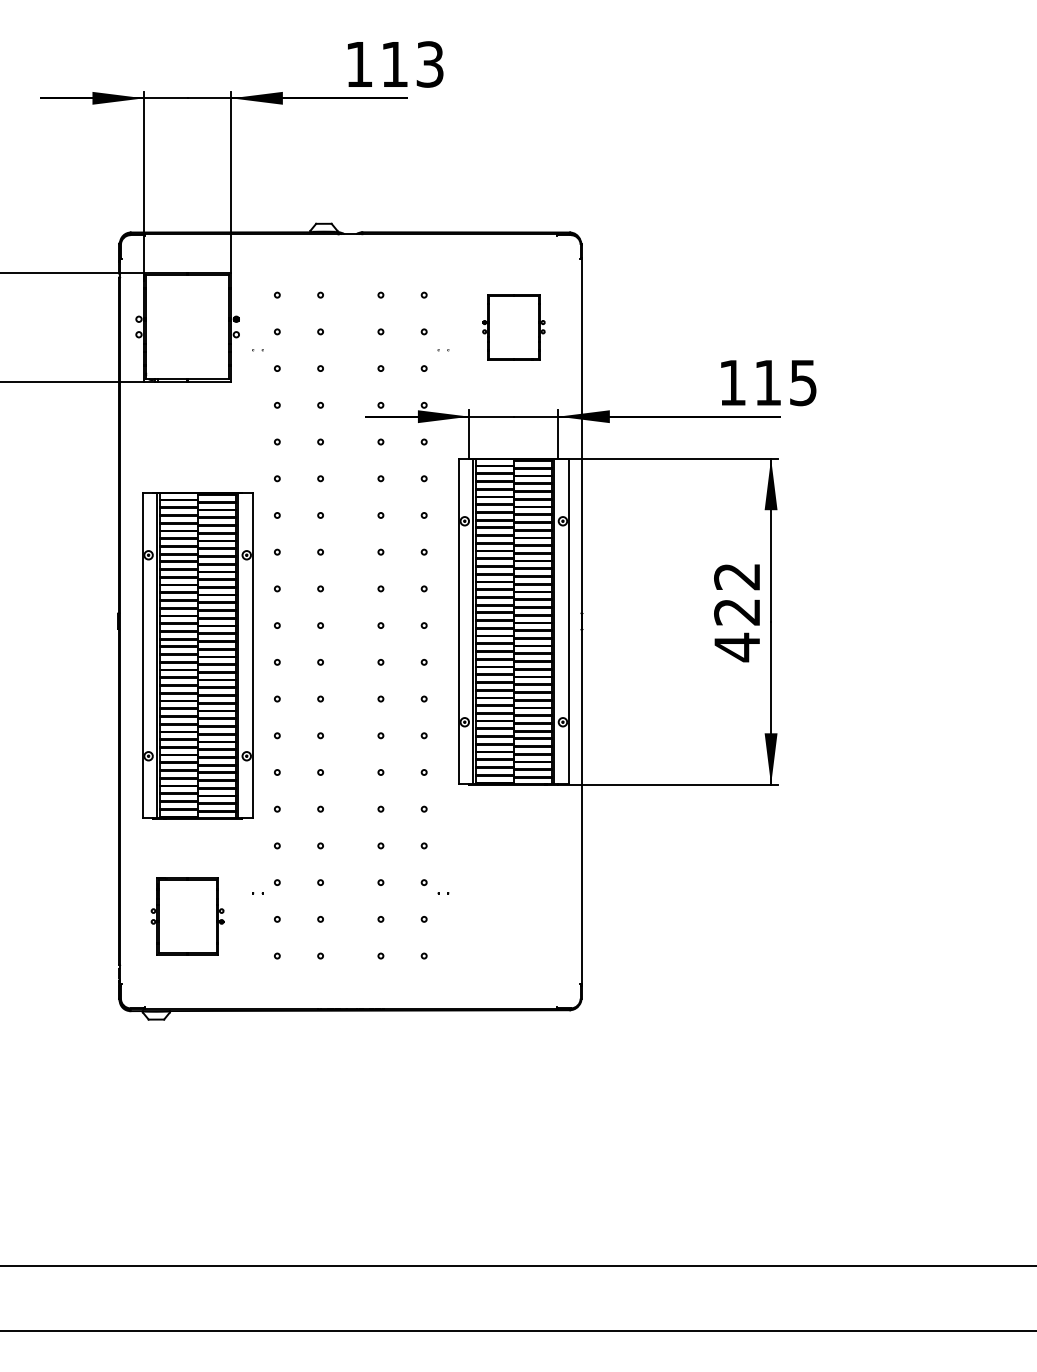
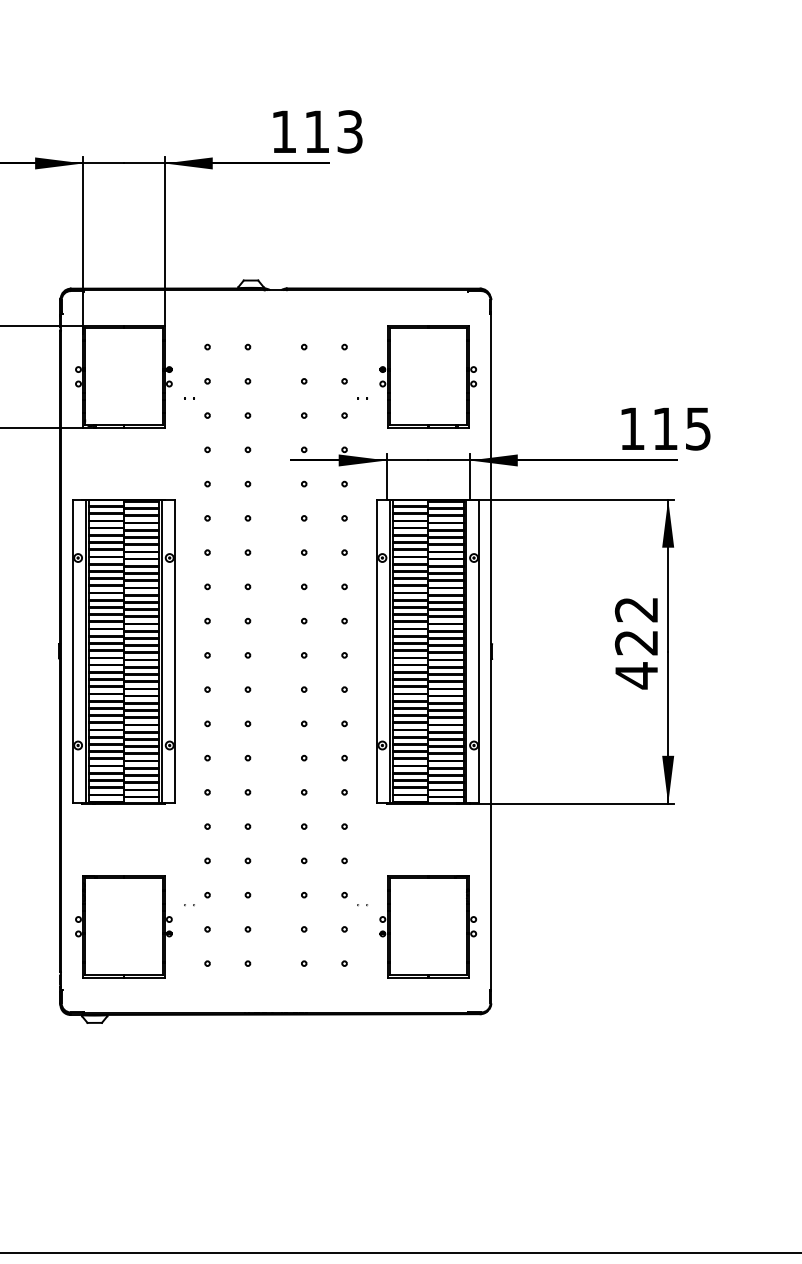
part: (513, 327) -> (427, 377), size x1.67
part: (197, 655) -> (123, 651), moved
part: (187, 916) -> (123, 926), size x1.43
part: (513, 916) -> (427, 926), added

